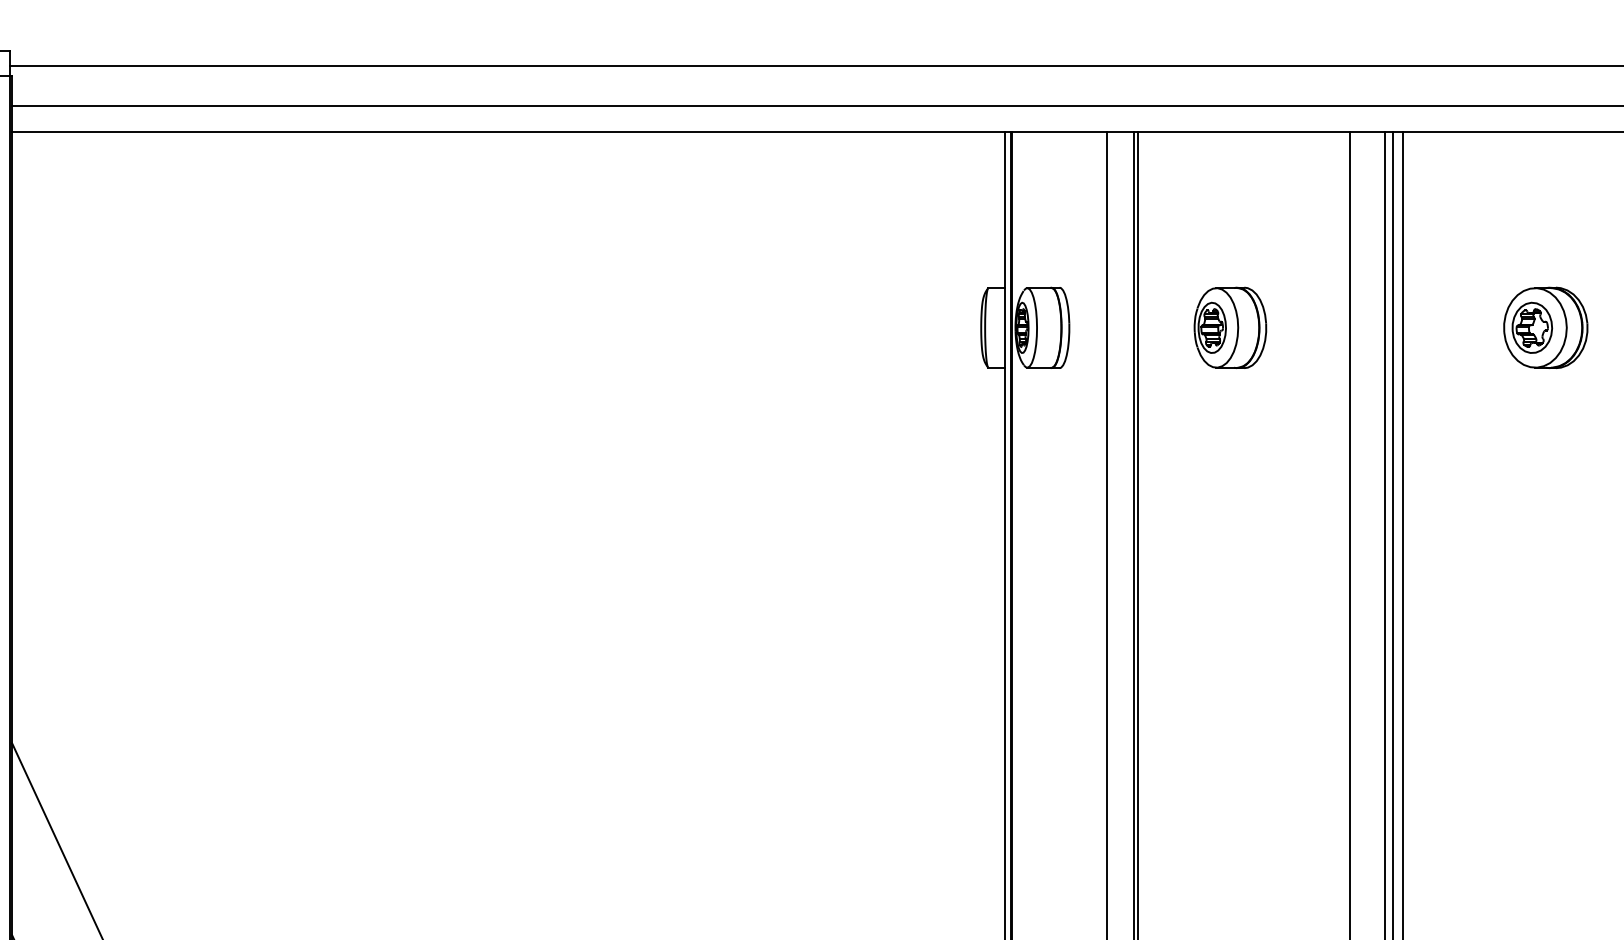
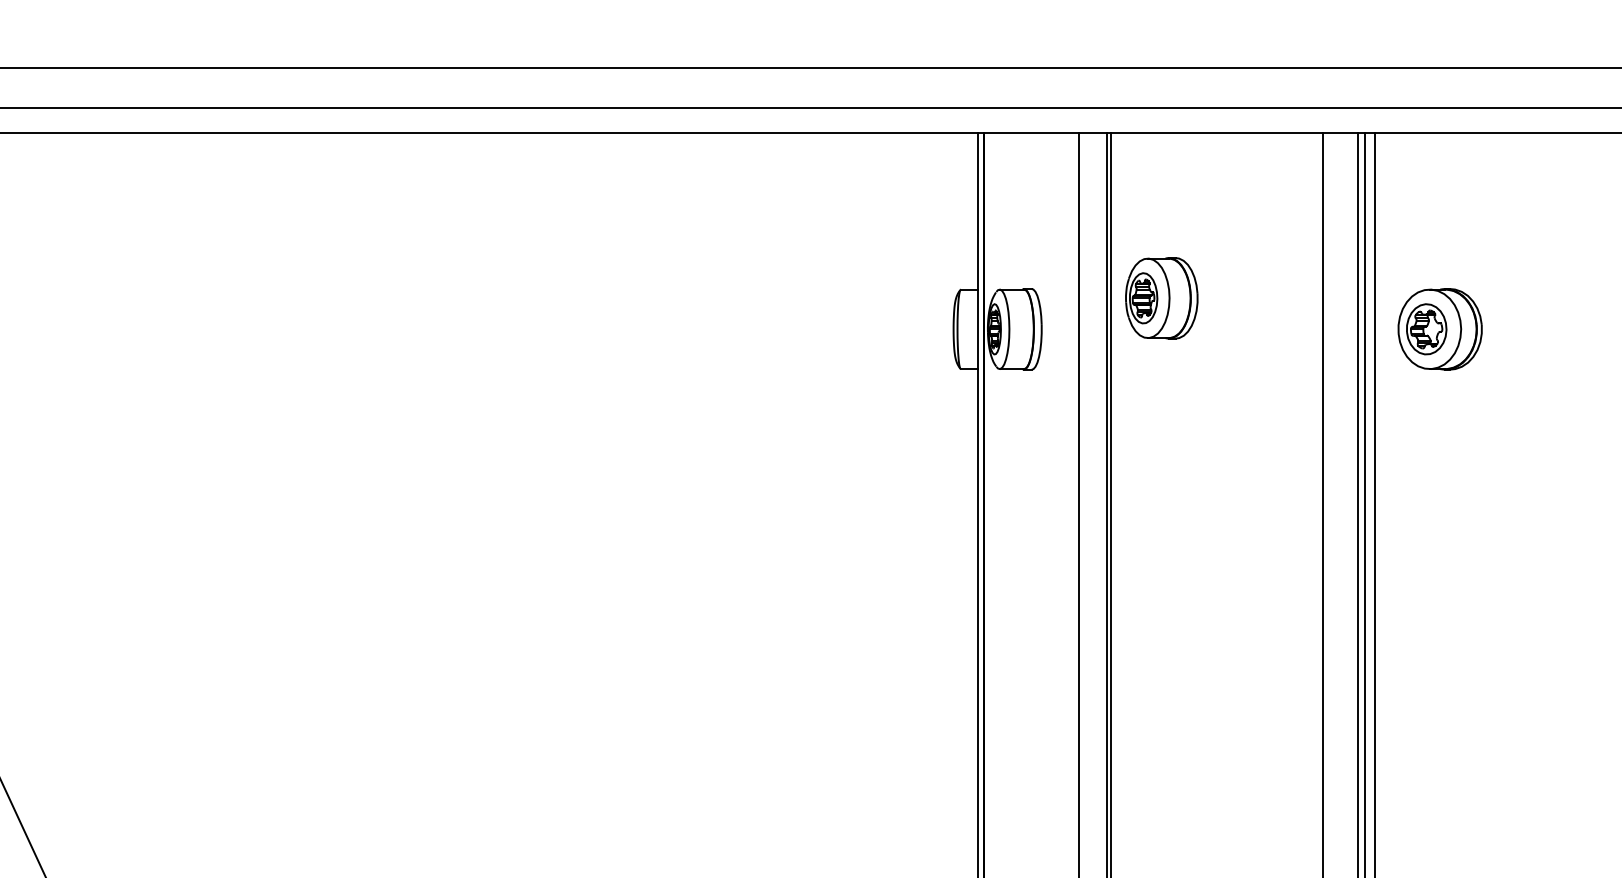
part: (1230, 327) -> (1161, 297), moved
part: (1545, 327) -> (1439, 328), moved

